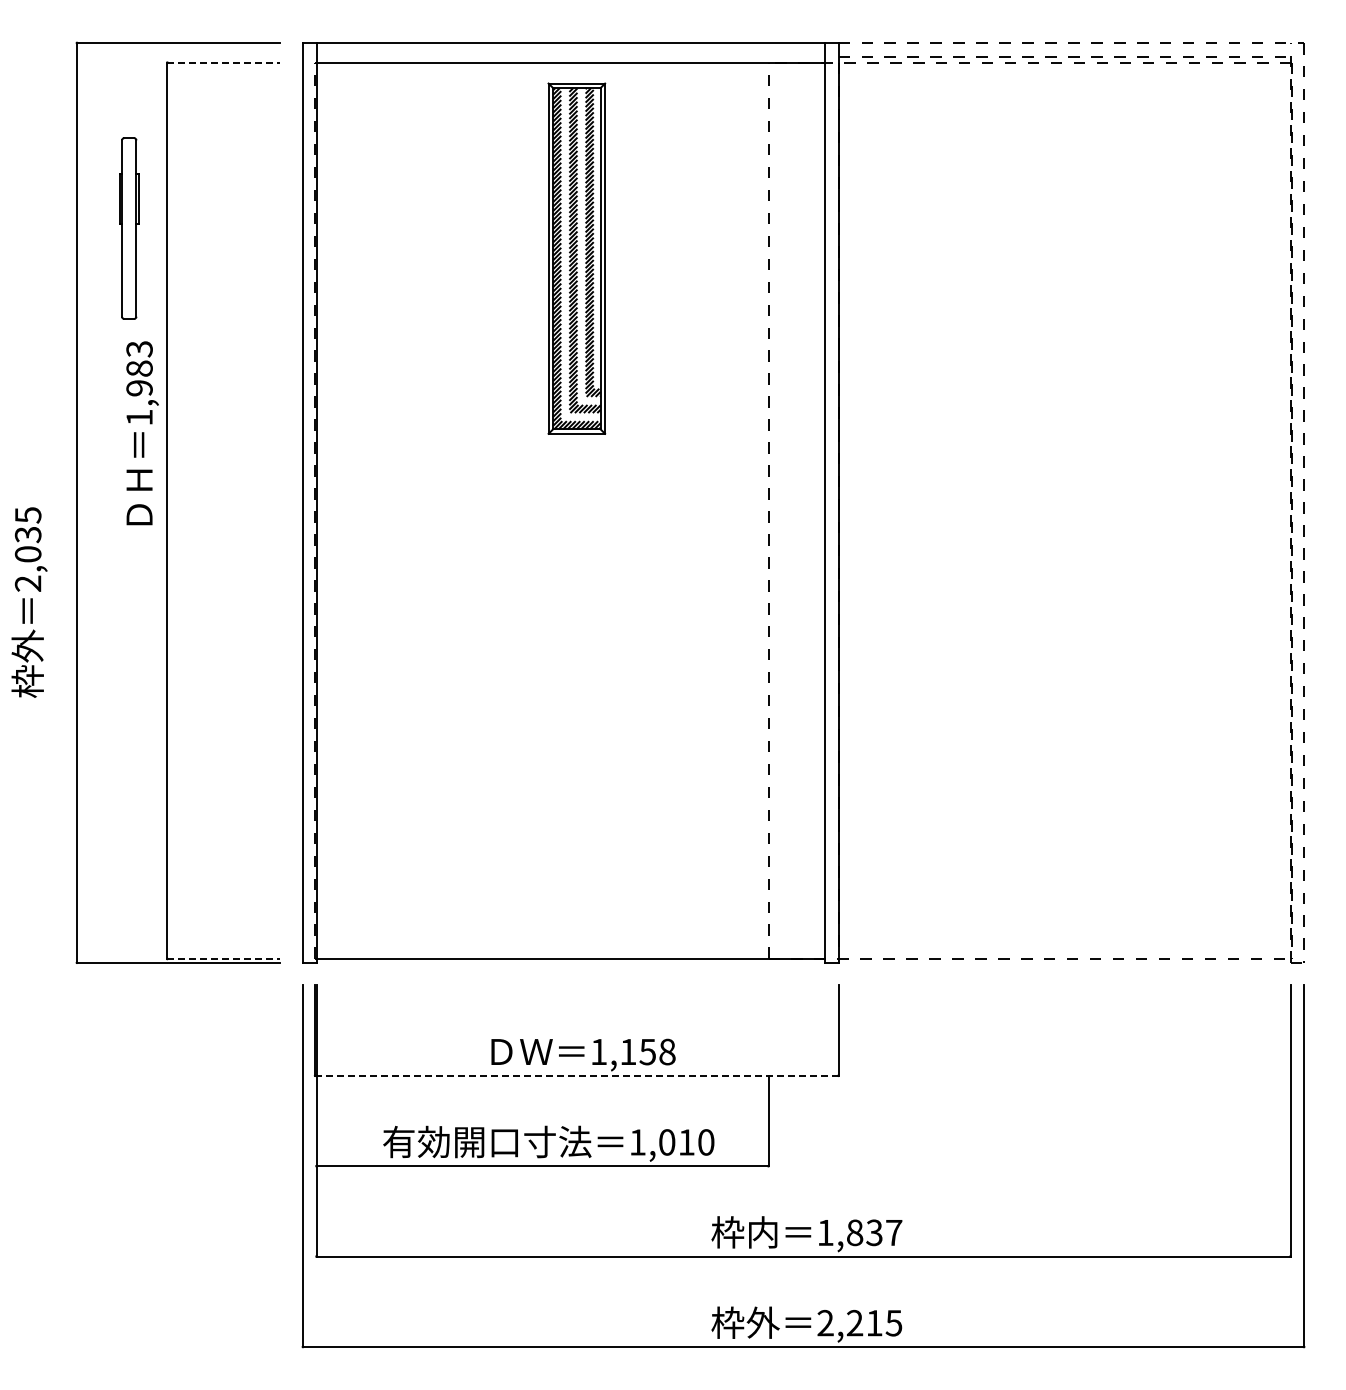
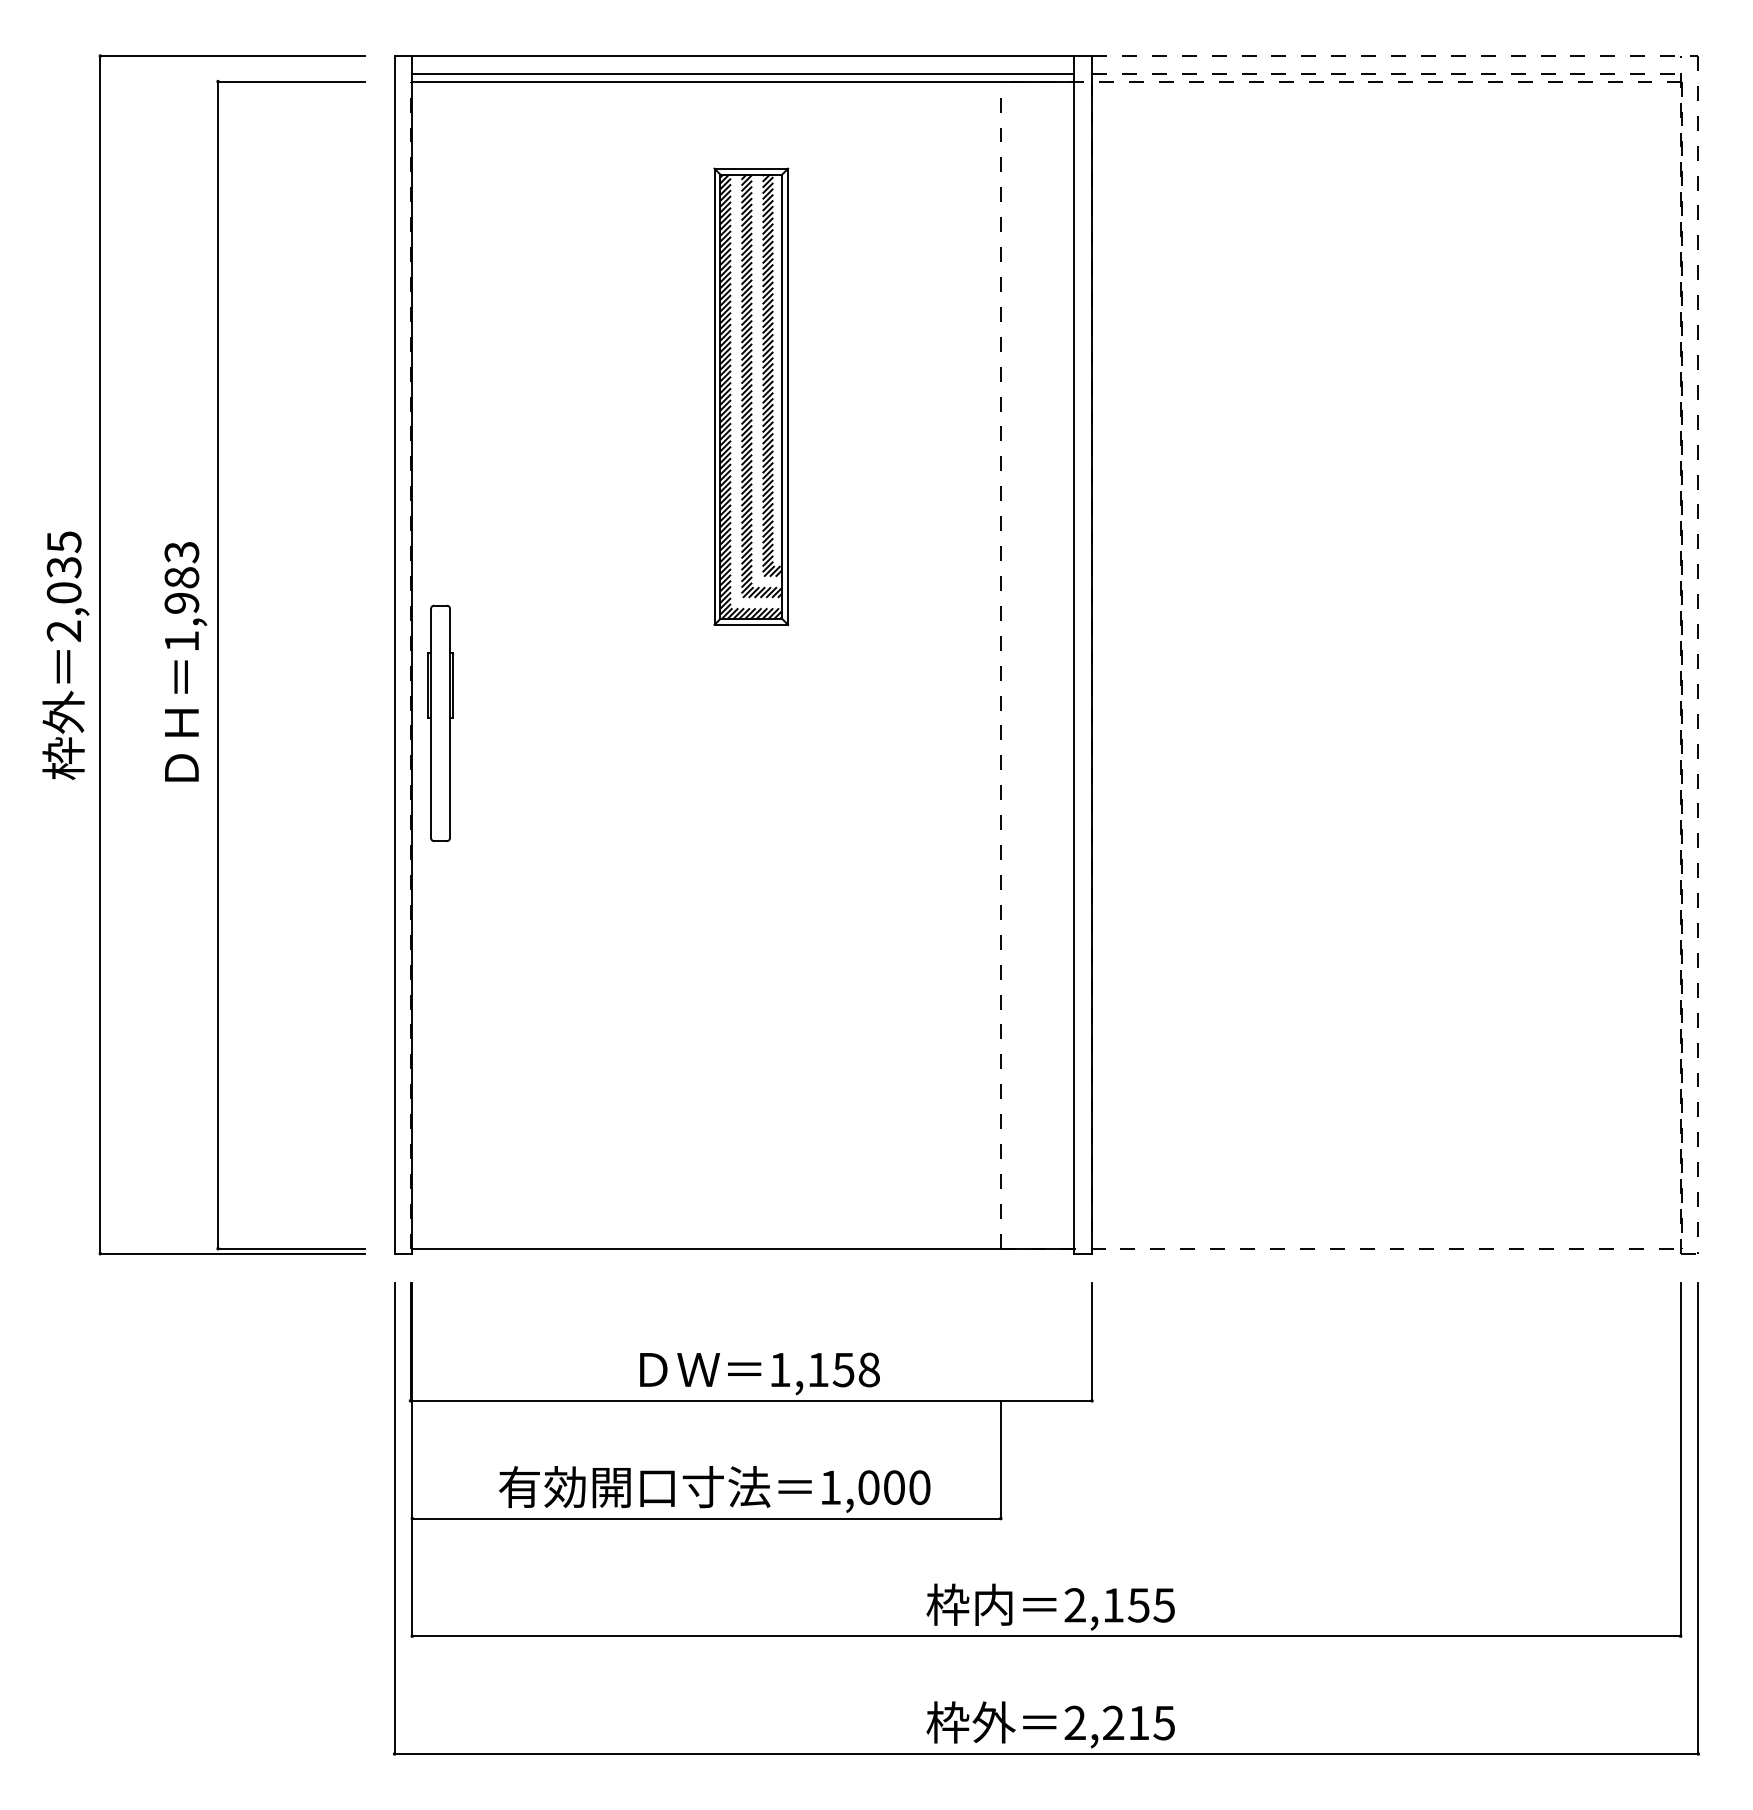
line: (570, 56) -> (743, 73), added
line: (224, 62) -> (292, 81), dashed -> solid
part: (129, 228) -> (440, 723), moved
part: (576, 258) -> (750, 396), moved
text: (142, 433) -> (185, 662), moved
text: (29, 602) -> (65, 655), moved
line: (224, 958) -> (292, 1248), dashed -> solid
line: (576, 1075) -> (750, 1400), dashed -> solid
text: (686, 1142) -> (894, 1487), 1,010 -> 1,000
text: (859, 1232) -> (1119, 1604), 1,837 -> 2,155

